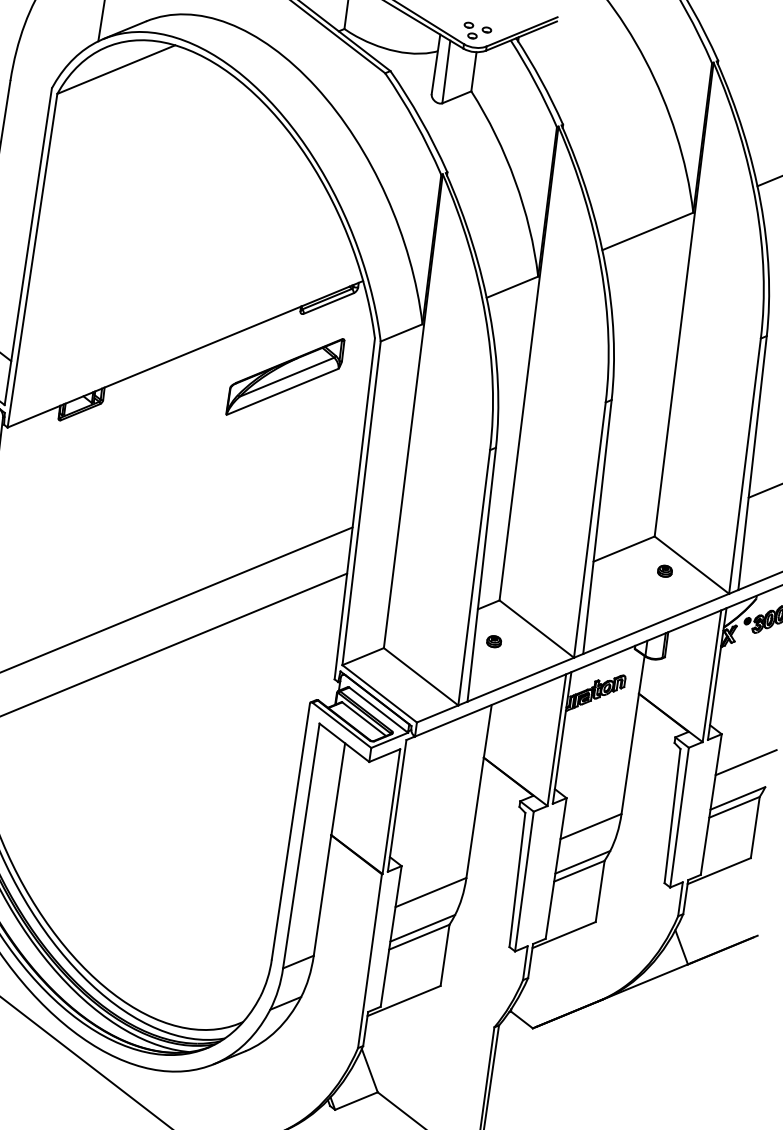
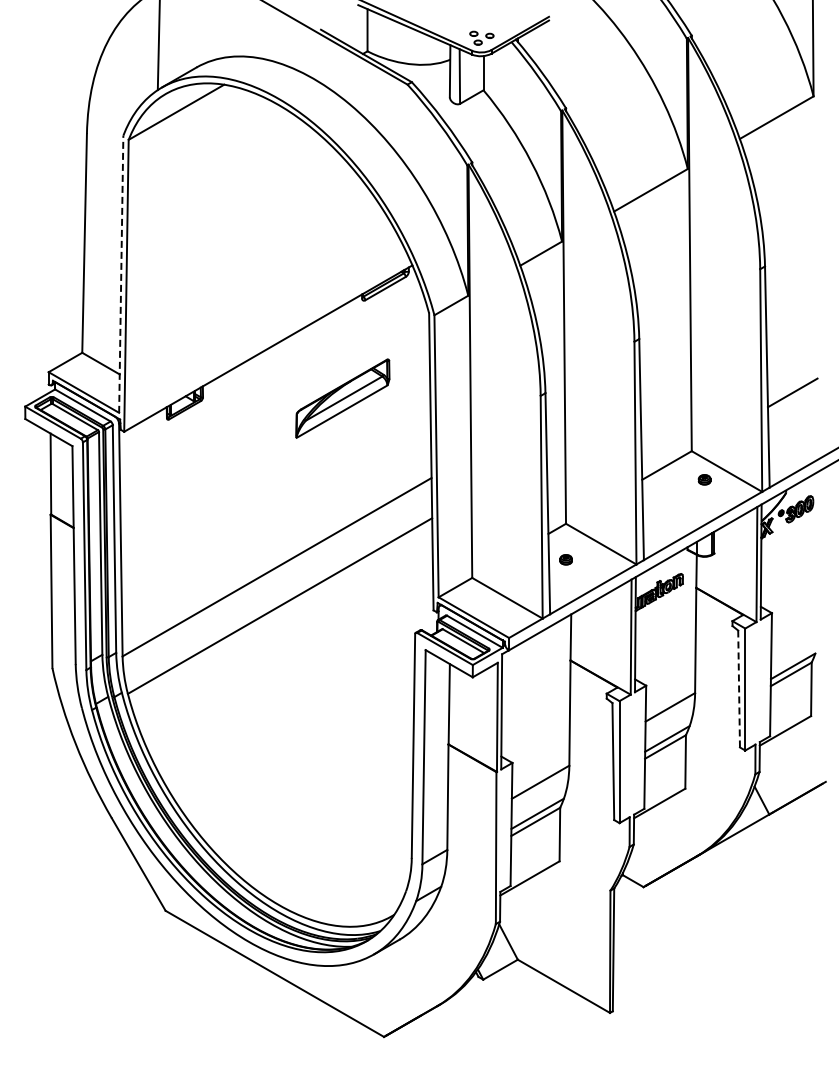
line: (28, 246) -> (121, 274), solid -> dashed
part: (285, 376) -> (342, 398), moved
line: (745, 762) -> (795, 634), removed
line: (673, 815) -> (739, 688), solid -> dashed

